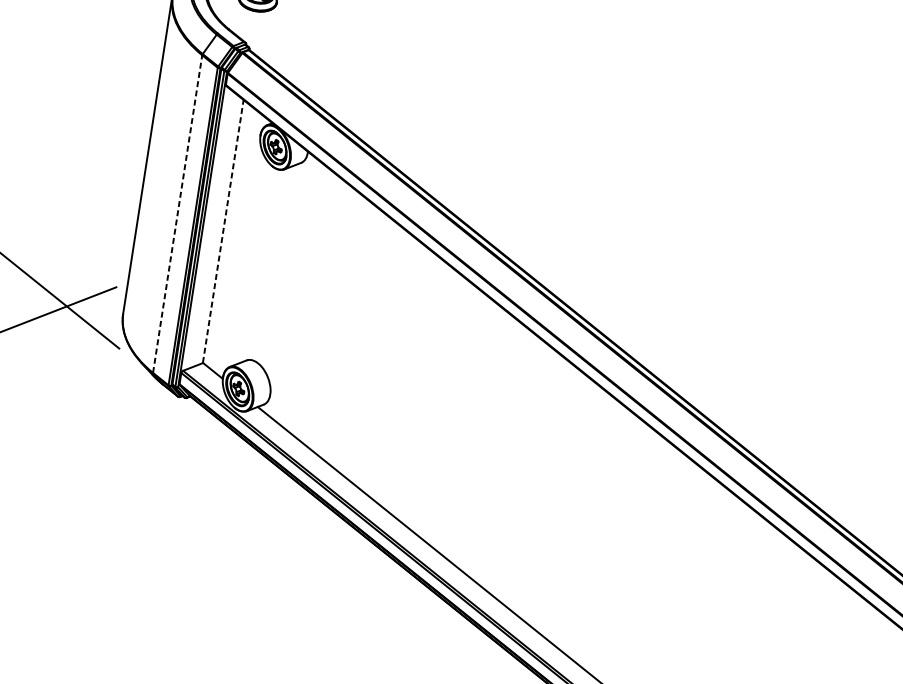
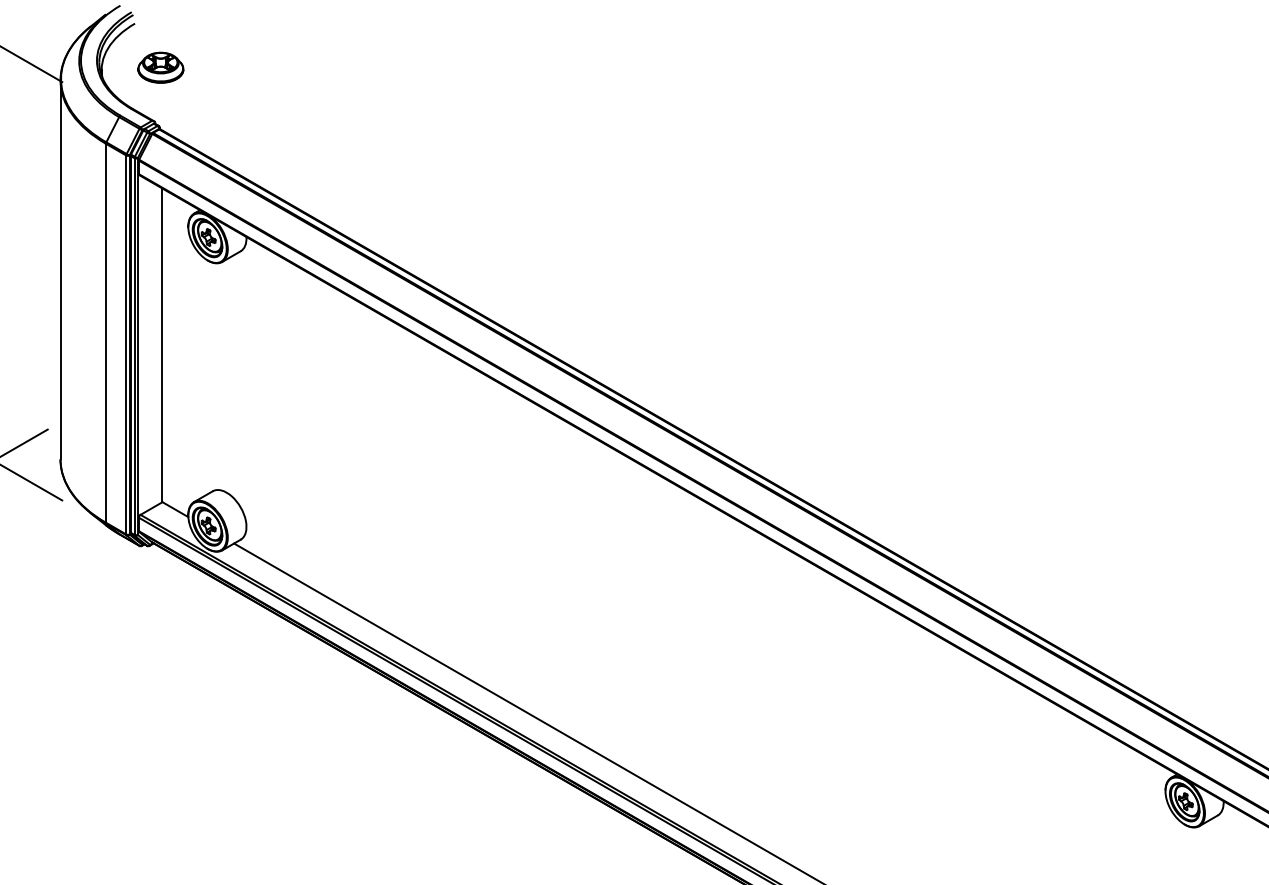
line: (177, 213) -> (105, 332), dashed -> solid
line: (223, 231) -> (162, 345), dashed -> solid

